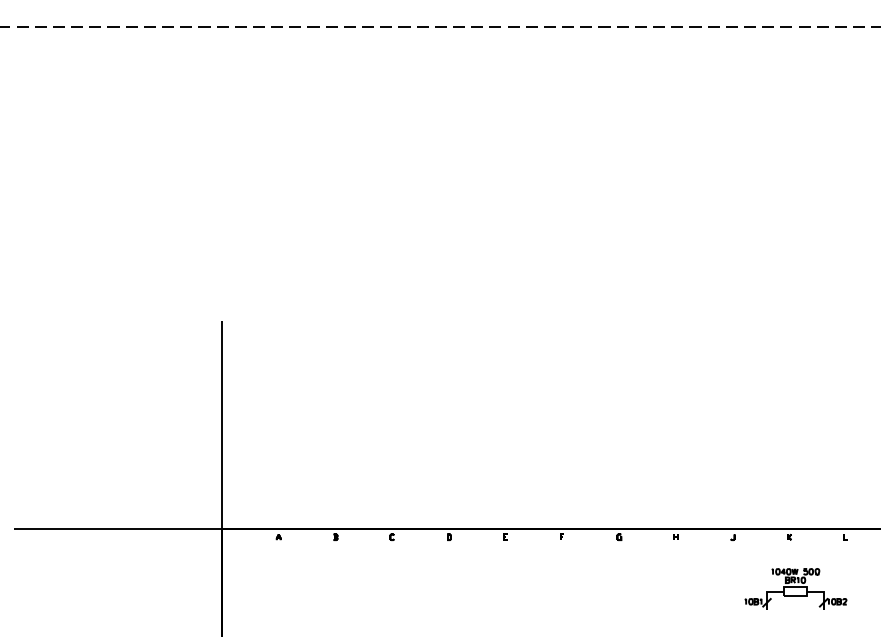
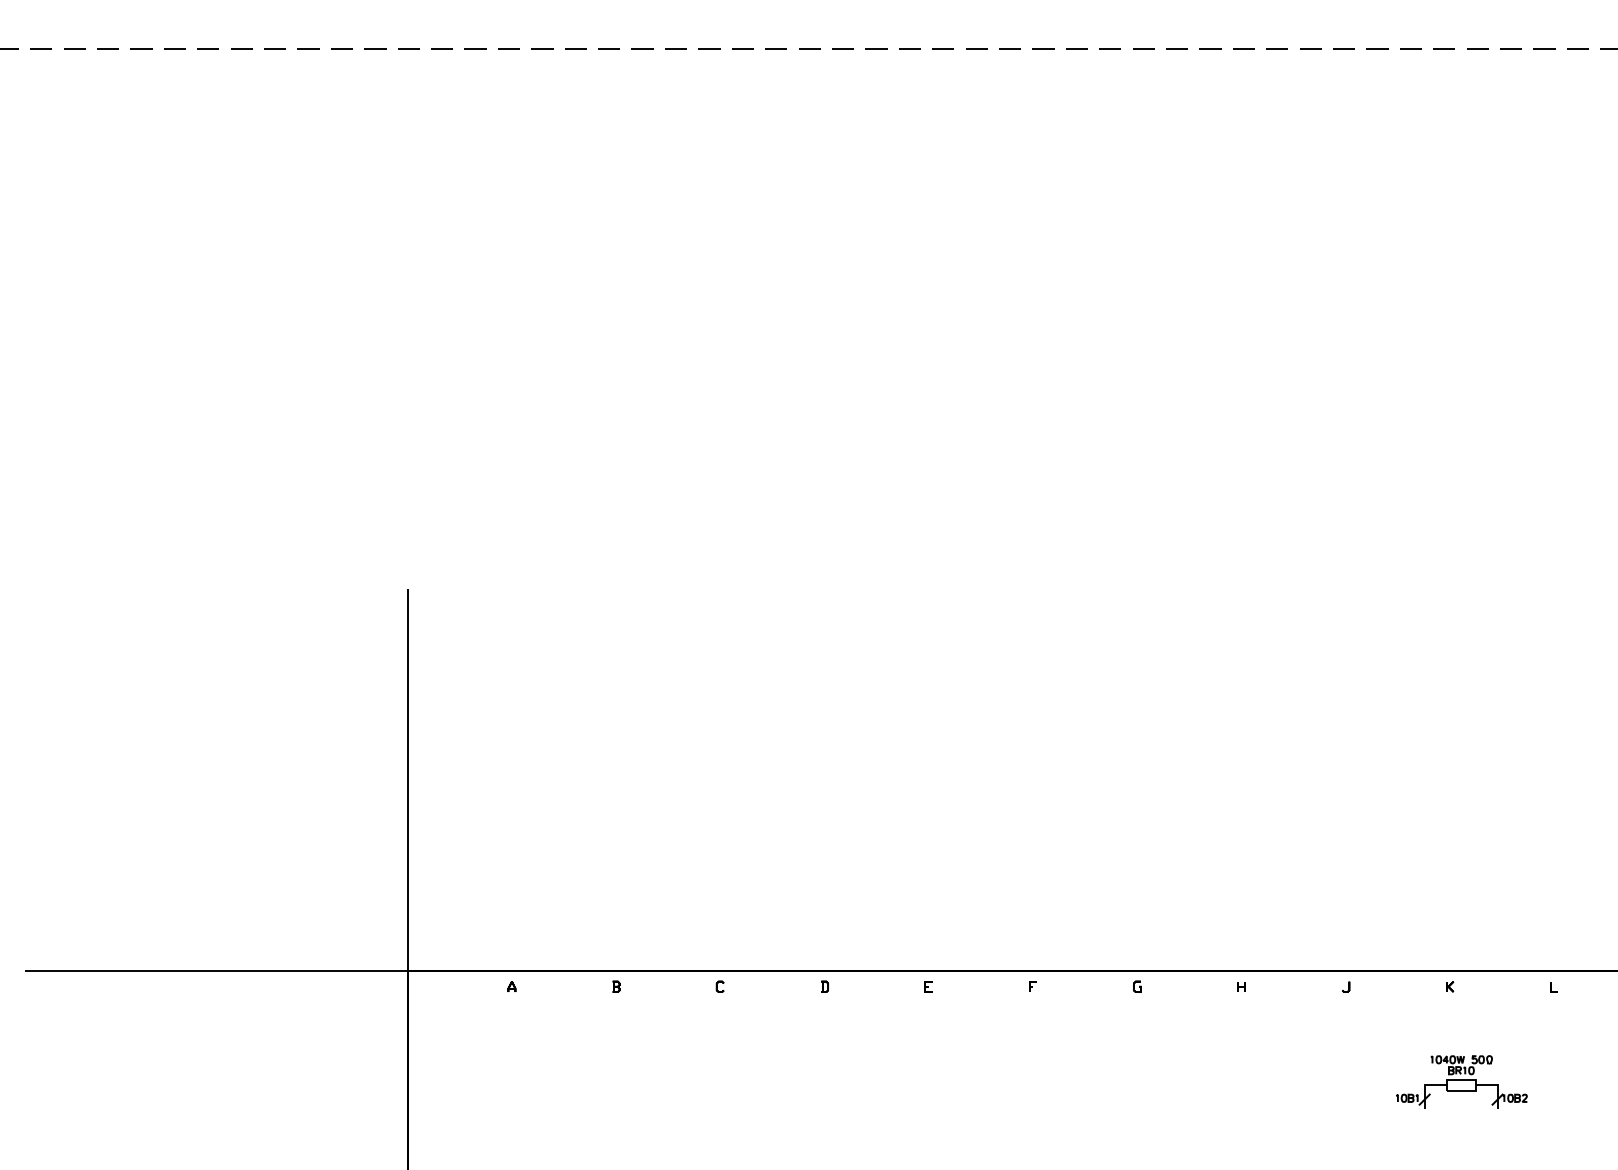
part: (795, 588) -> (1461, 1080), size x0.7

